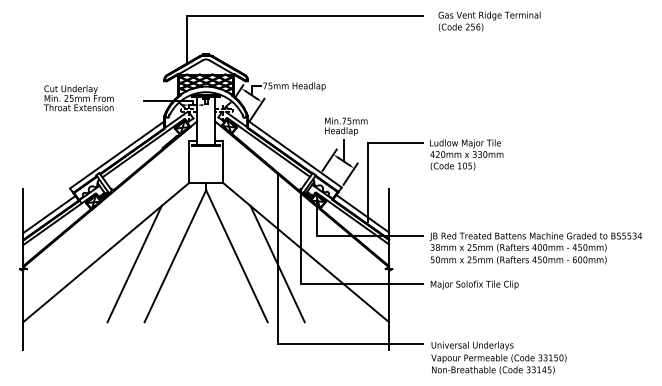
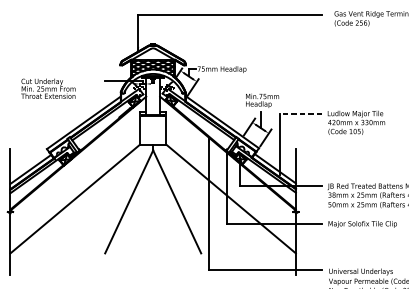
text: (78, 98) -> (48, 88), moved
line: (395, 143) -> (300, 113), solid -> dashed
line: (134, 263) -> (97, 207), removed
line: (277, 263) -> (208, 207), removed

